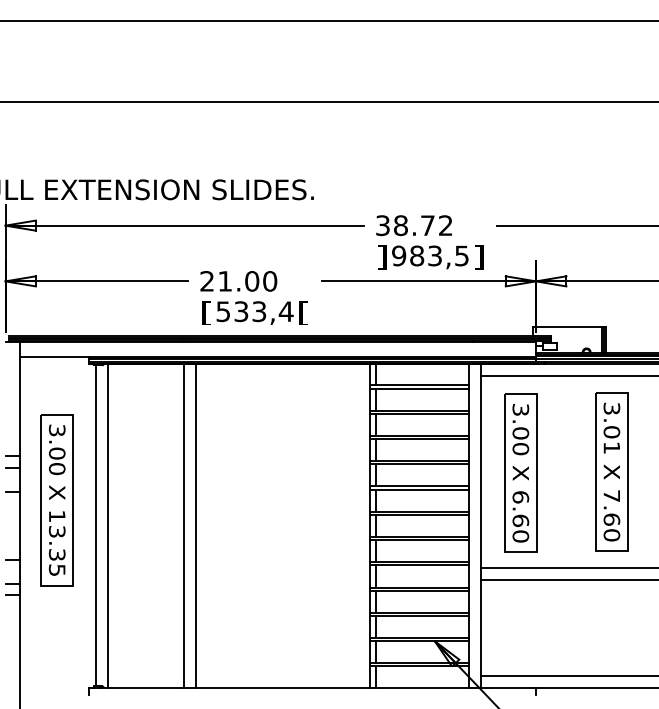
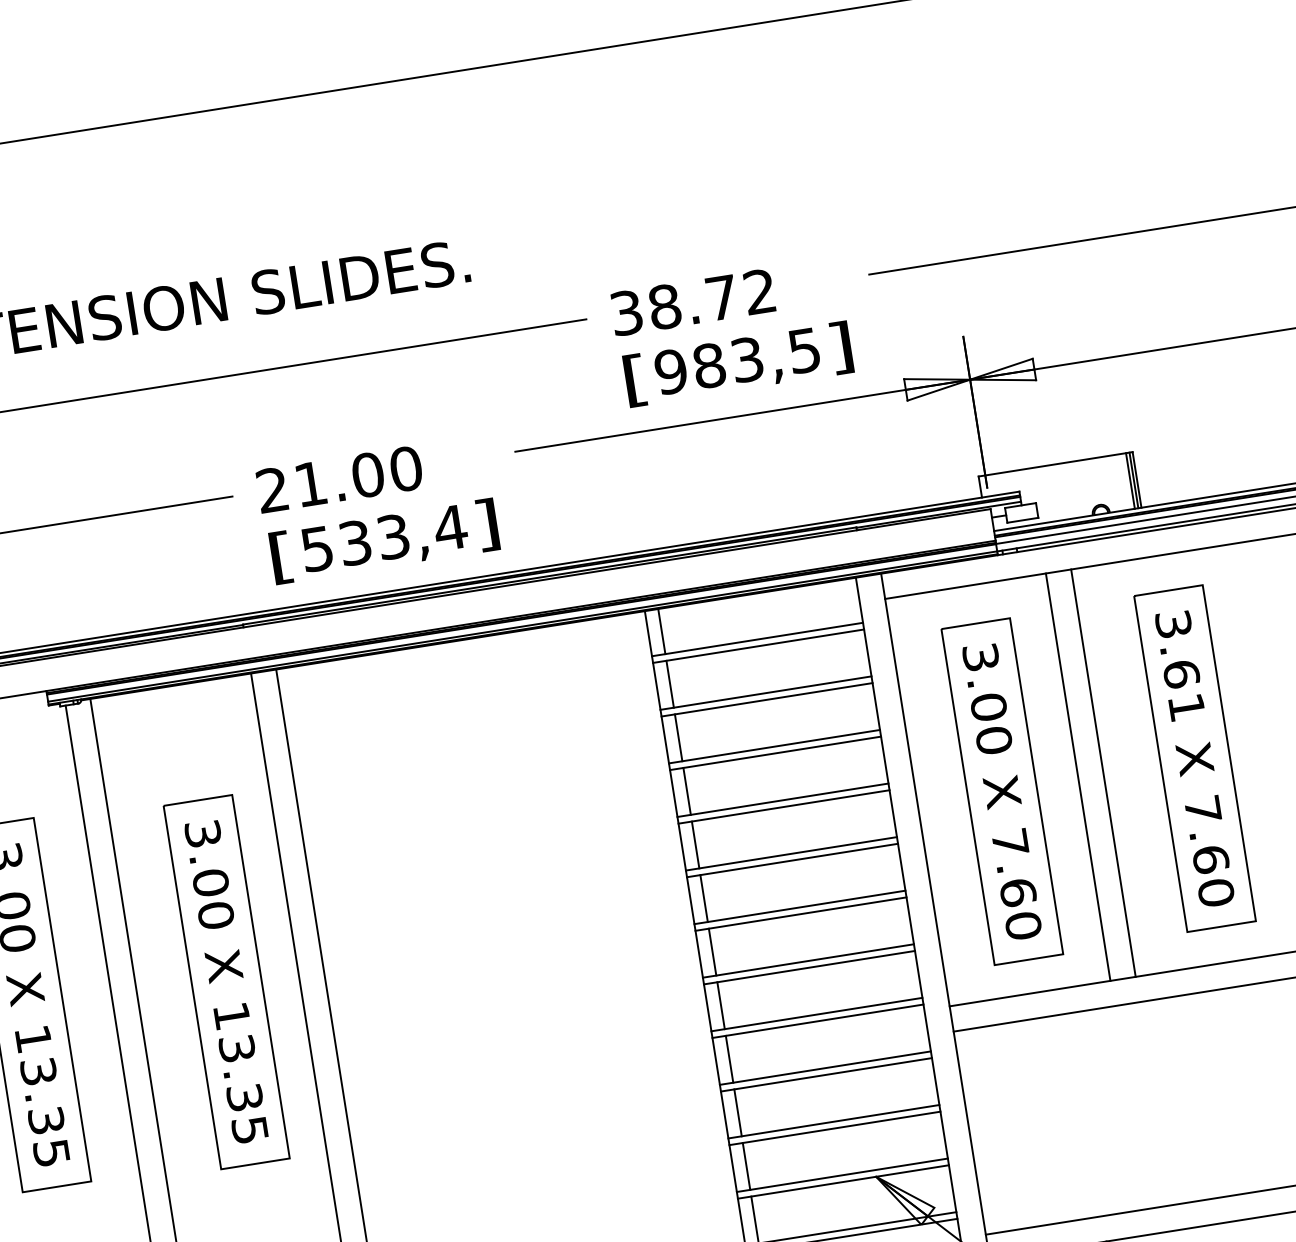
text: (382, 257) -> (636, 380), ] -> [
text: (303, 313) -> (487, 525), [ -> ]
text: (611, 432) -> (1180, 674), 3.01 -> 3.61
line: (556, 472) -> (1077, 778), added
line: (568, 472) -> (1103, 774), added
text: (520, 497) -> (1009, 843), 6.60 -> 7.60
part: (149, 504) -> (225, 982), added

